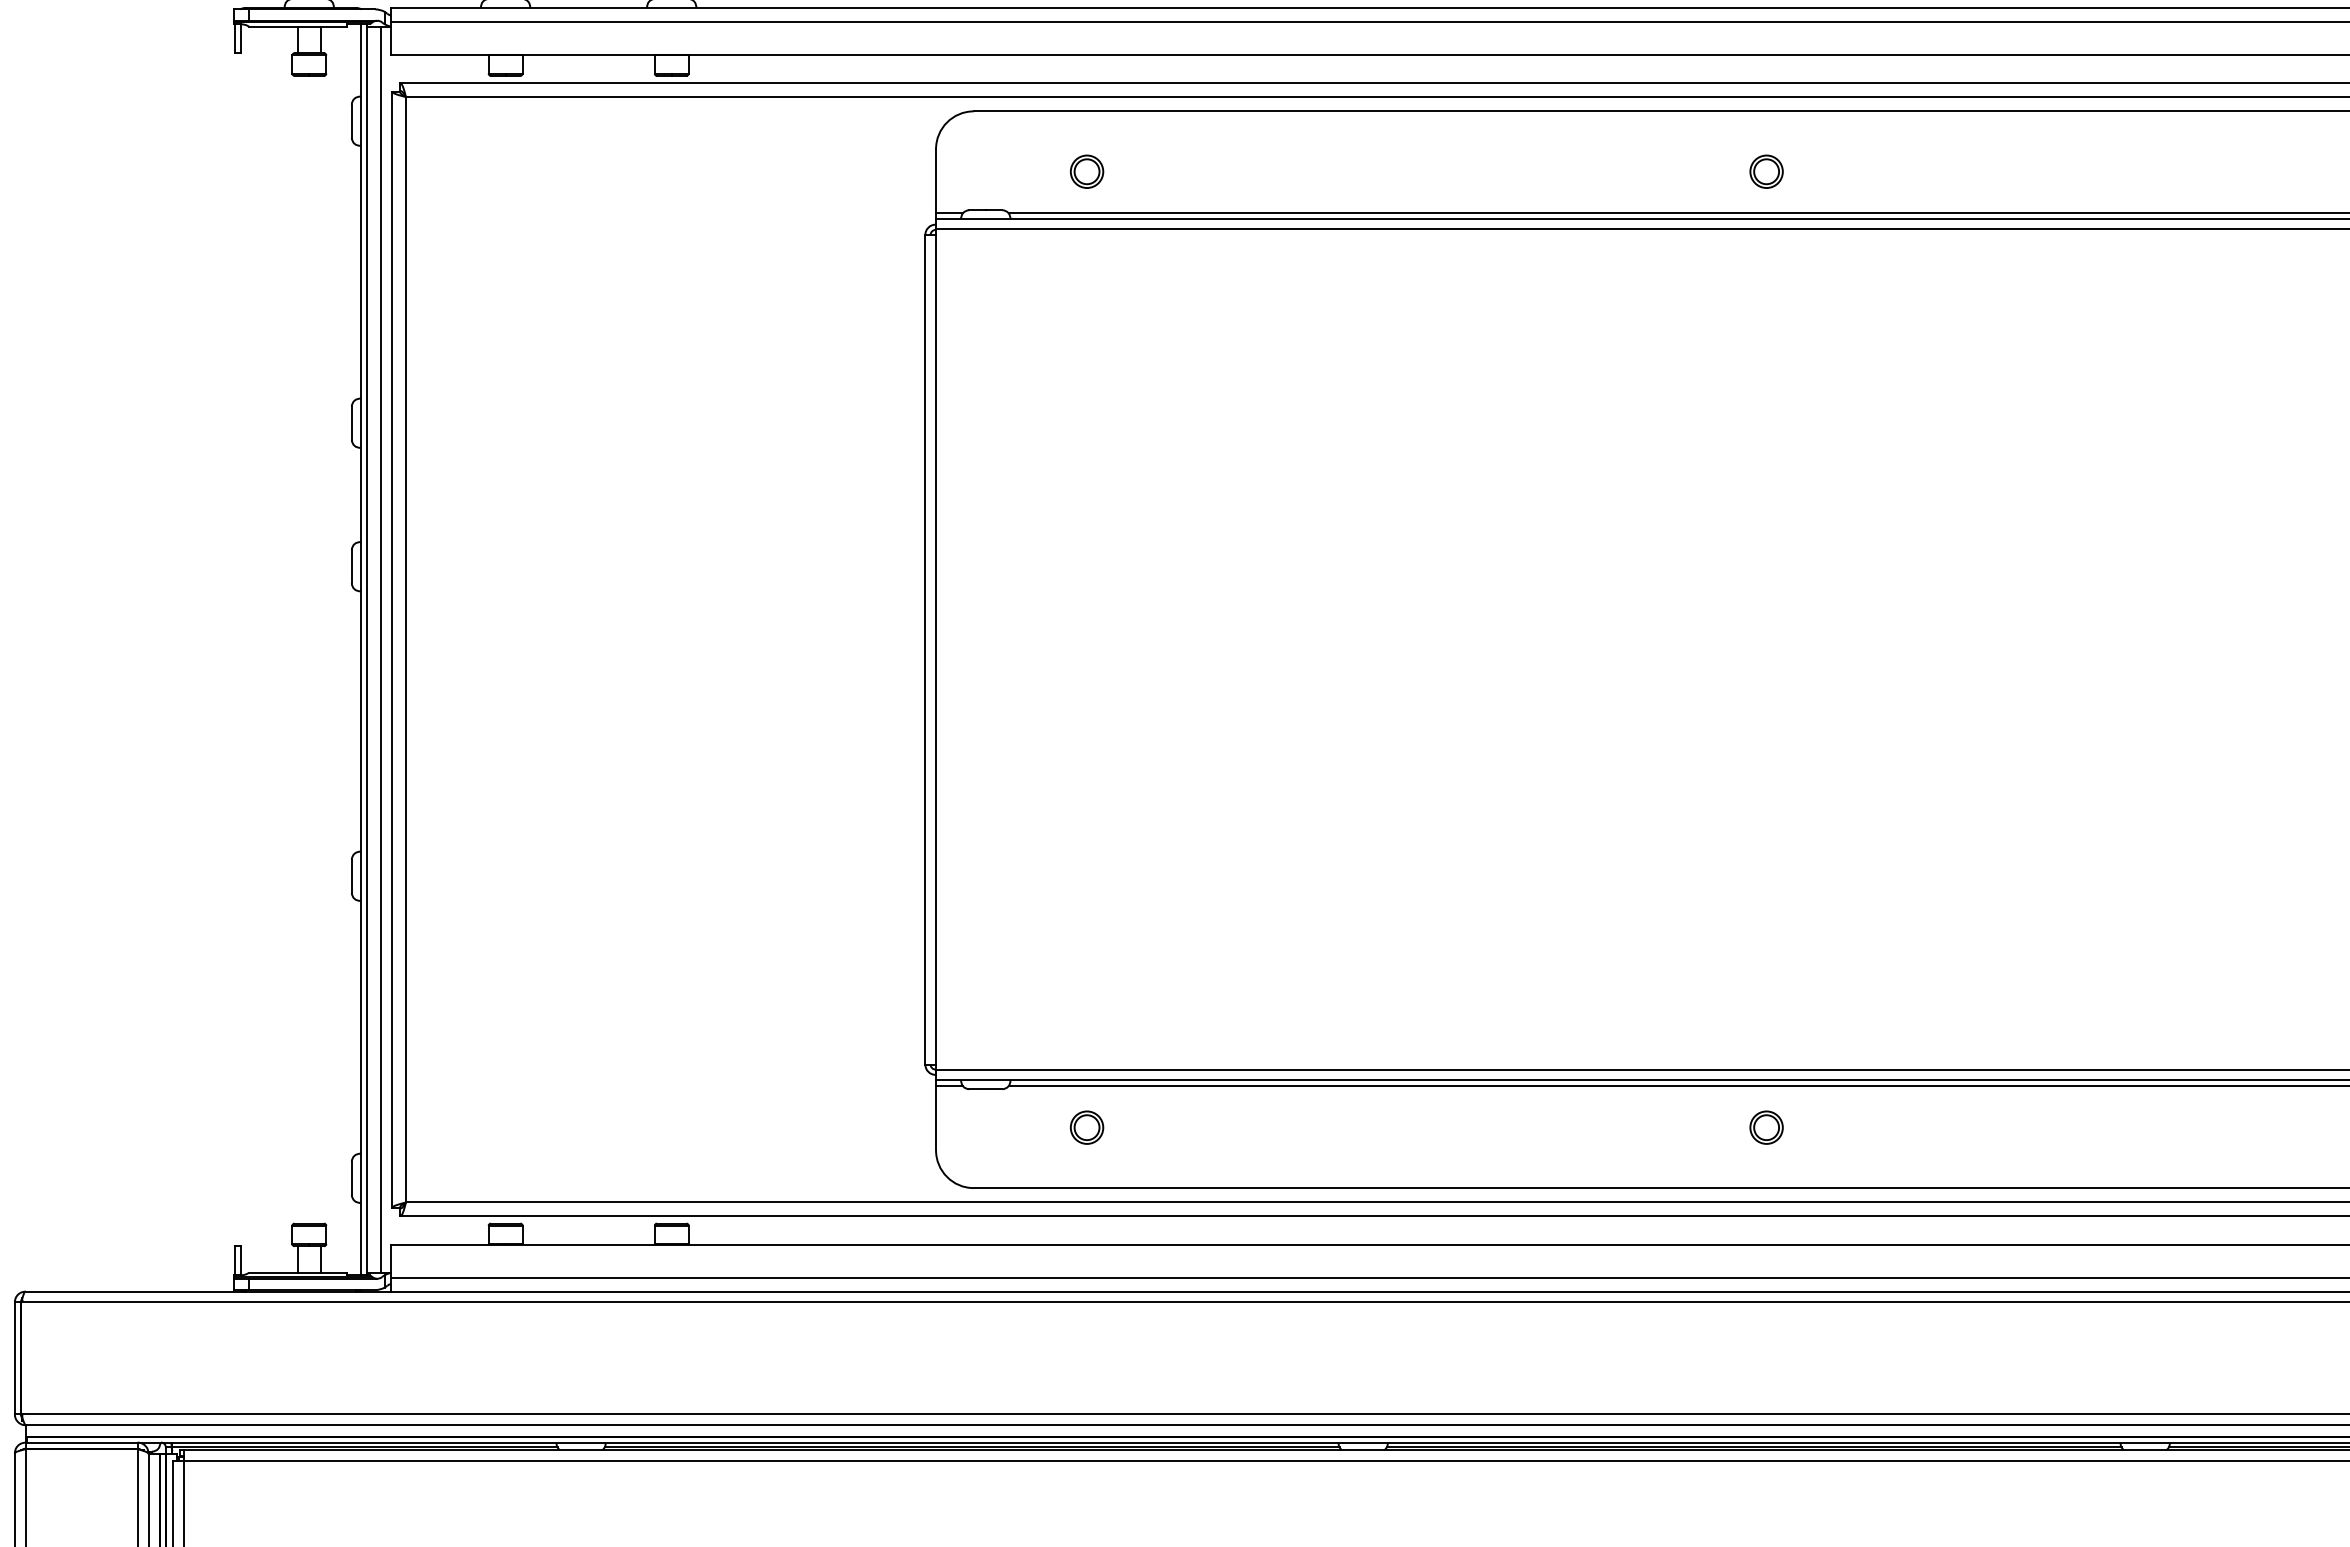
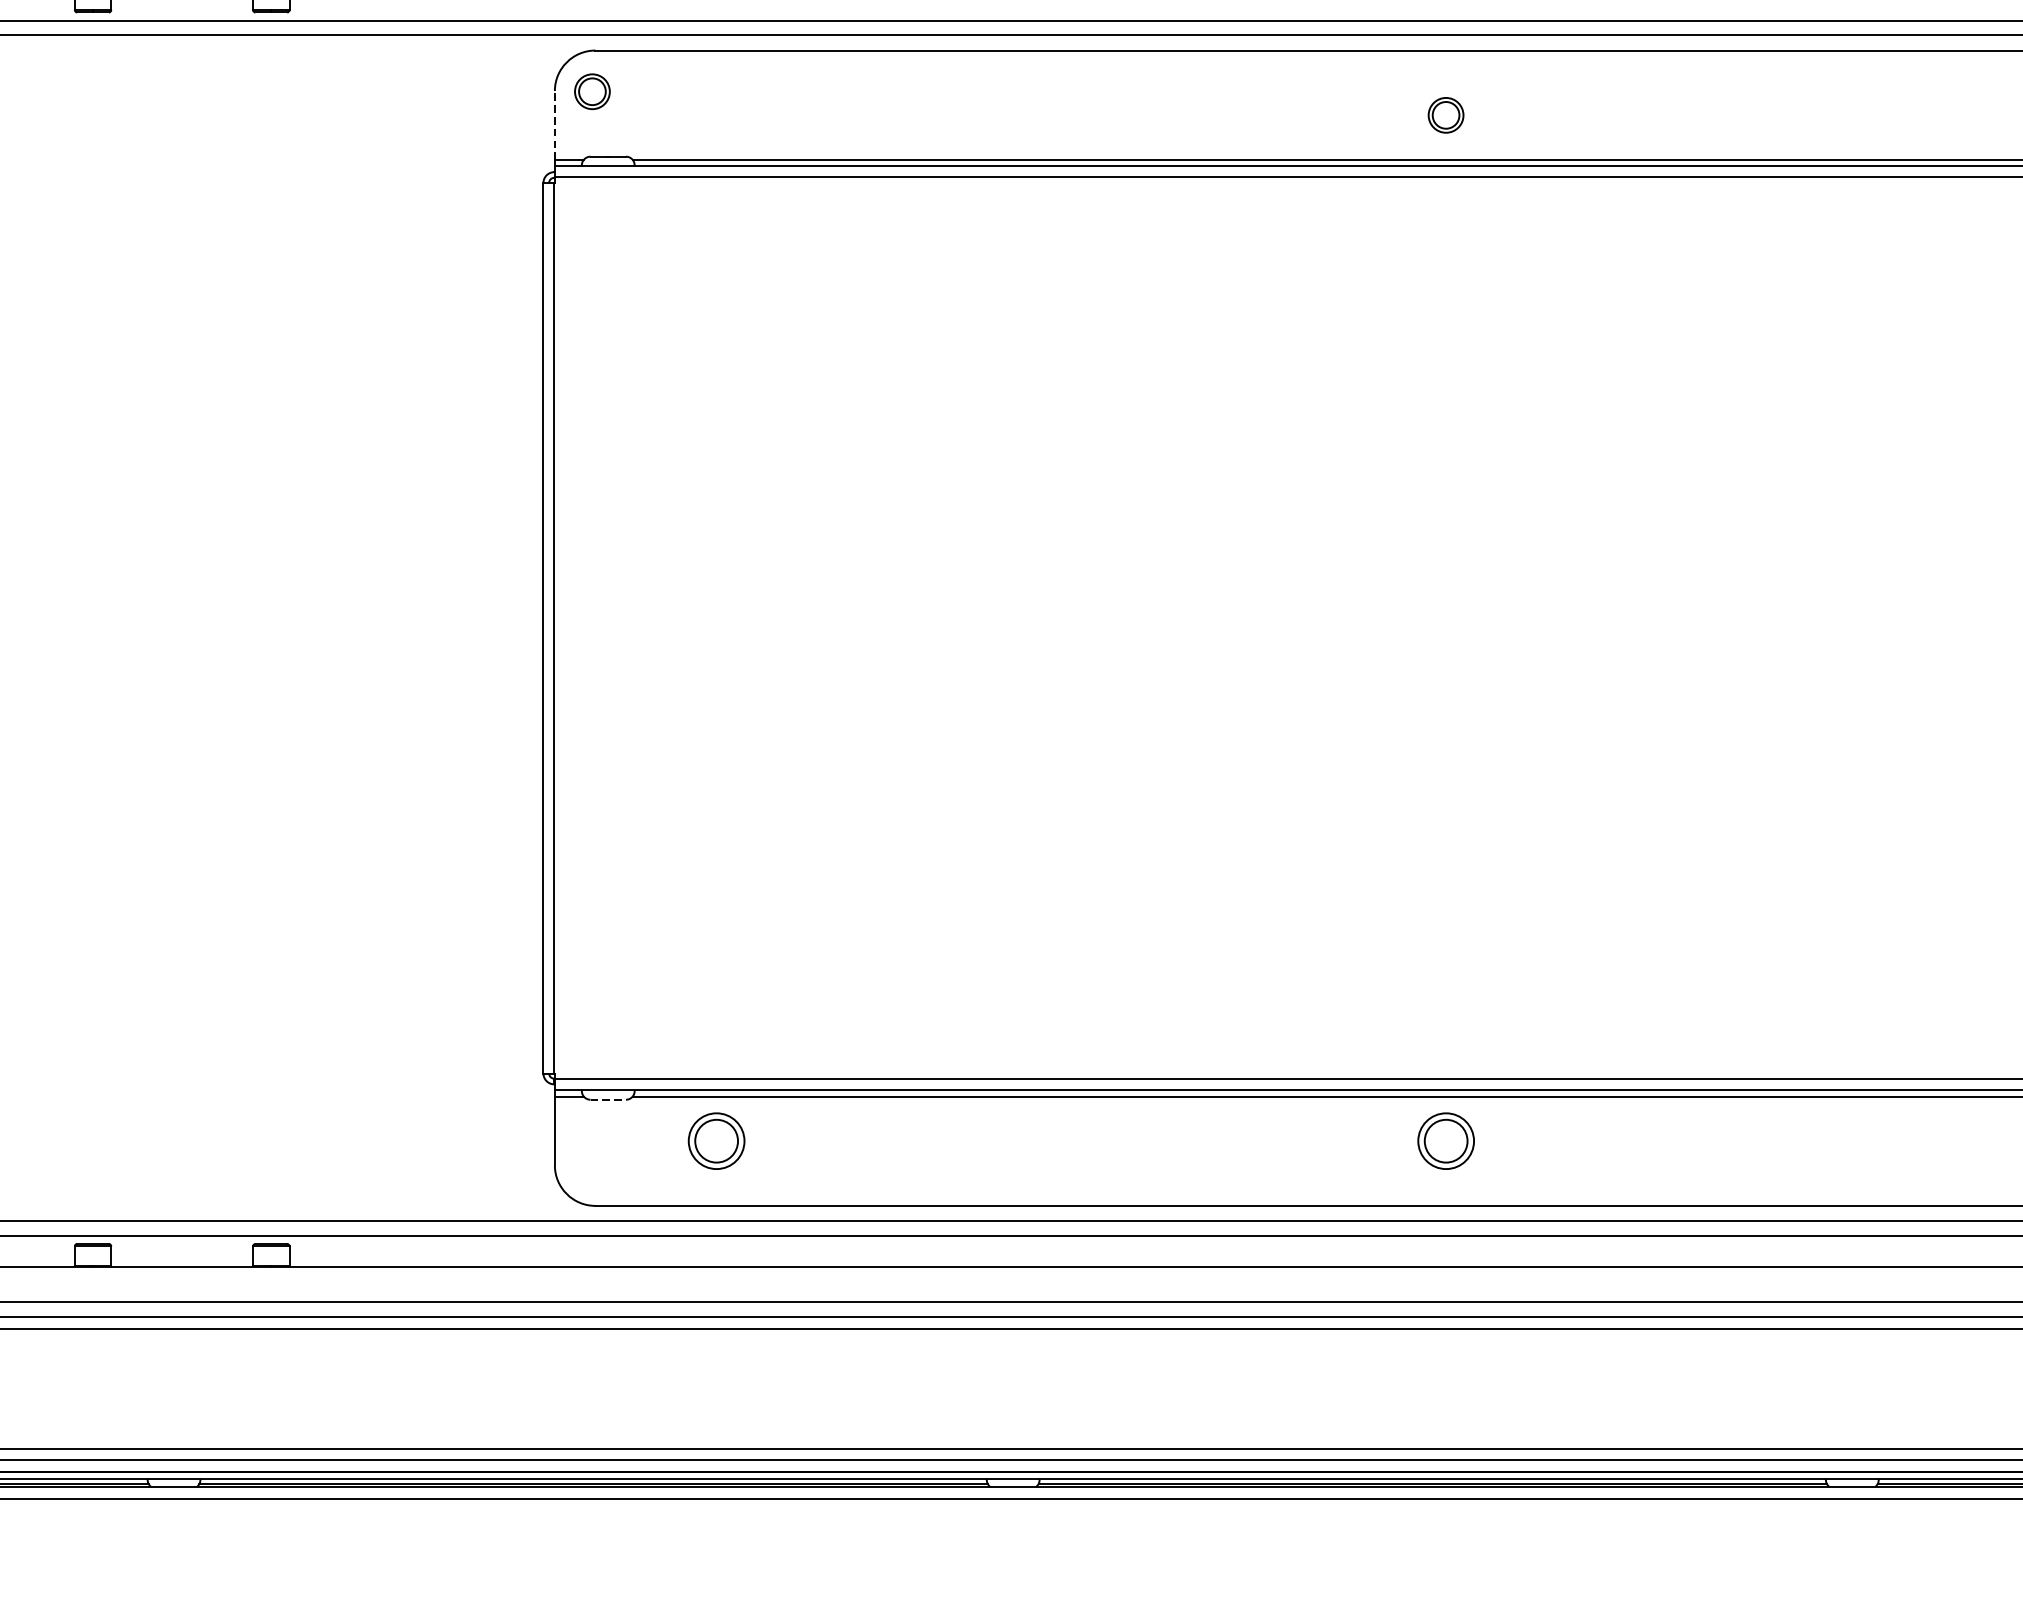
part: (1087, 171) -> (592, 91), moved
line: (936, 180) -> (555, 124), solid -> dashed
line: (985, 1089) -> (607, 1100), solid -> dashed
part: (1087, 1127) -> (717, 1140), size x1.6
part: (1766, 1127) -> (1445, 1140), size x1.6

